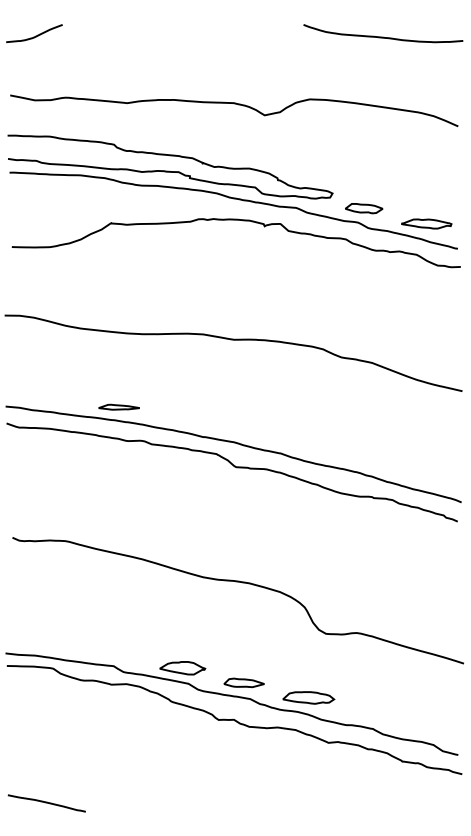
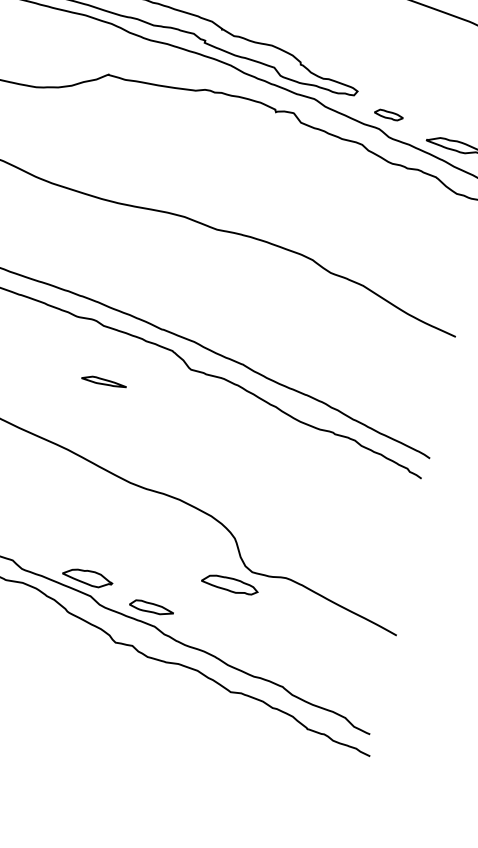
part: (364, 208) -> (389, 114), size x0.7
part: (118, 406) -> (103, 380), moved
part: (308, 697) -> (229, 584), moved

